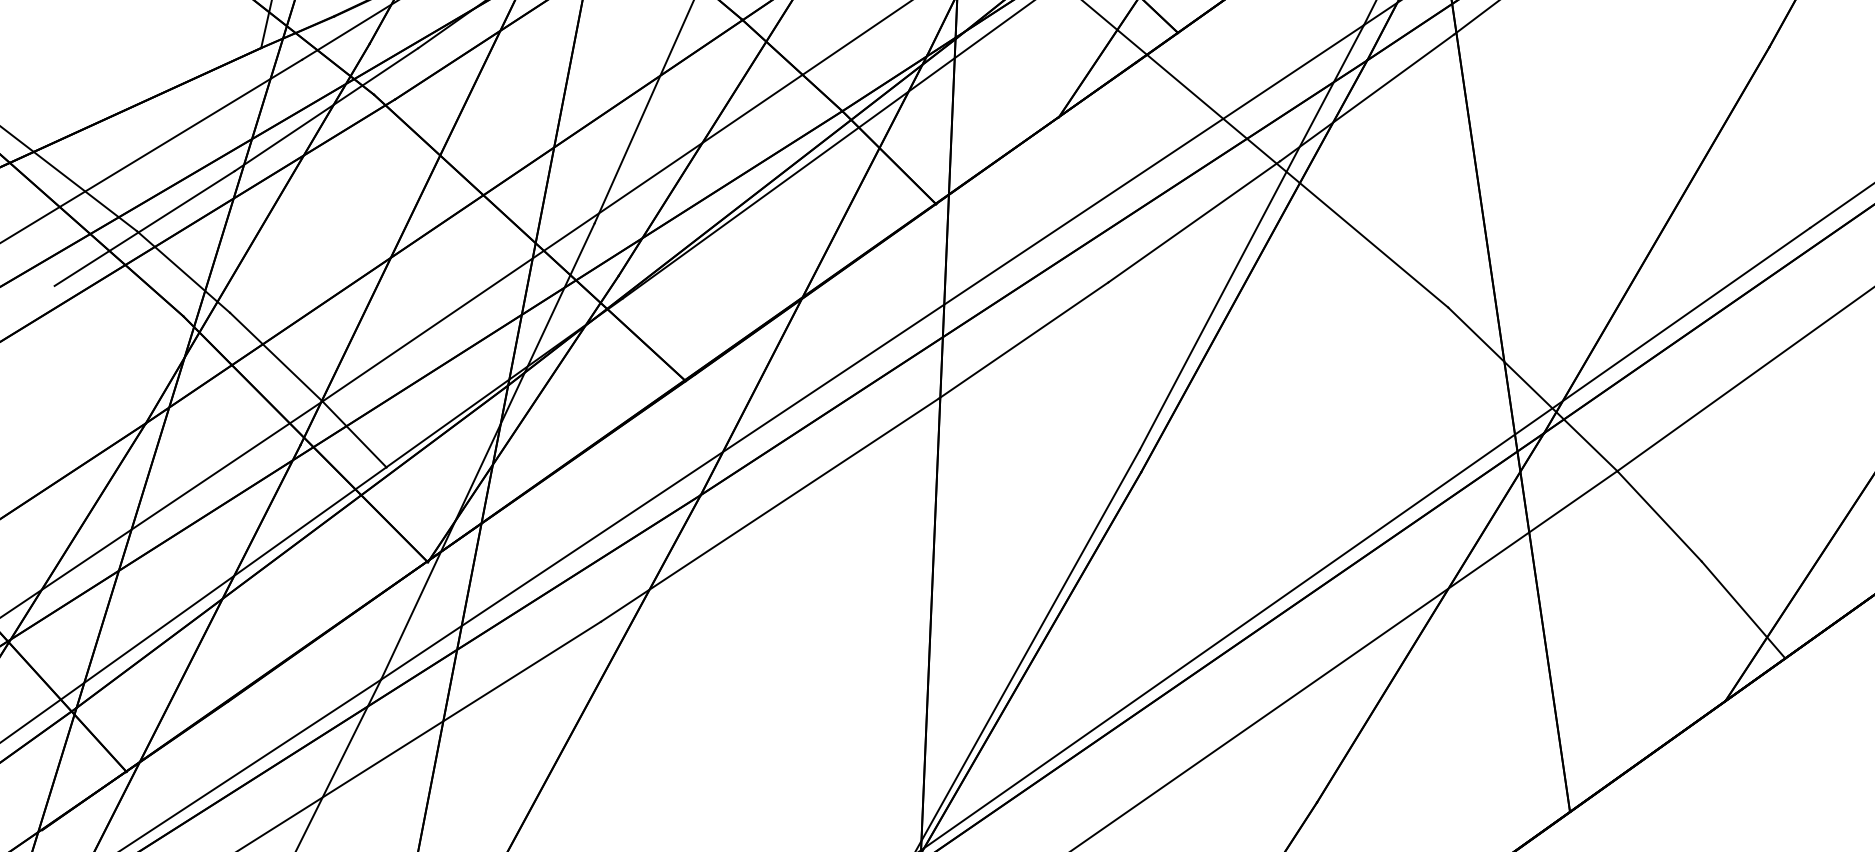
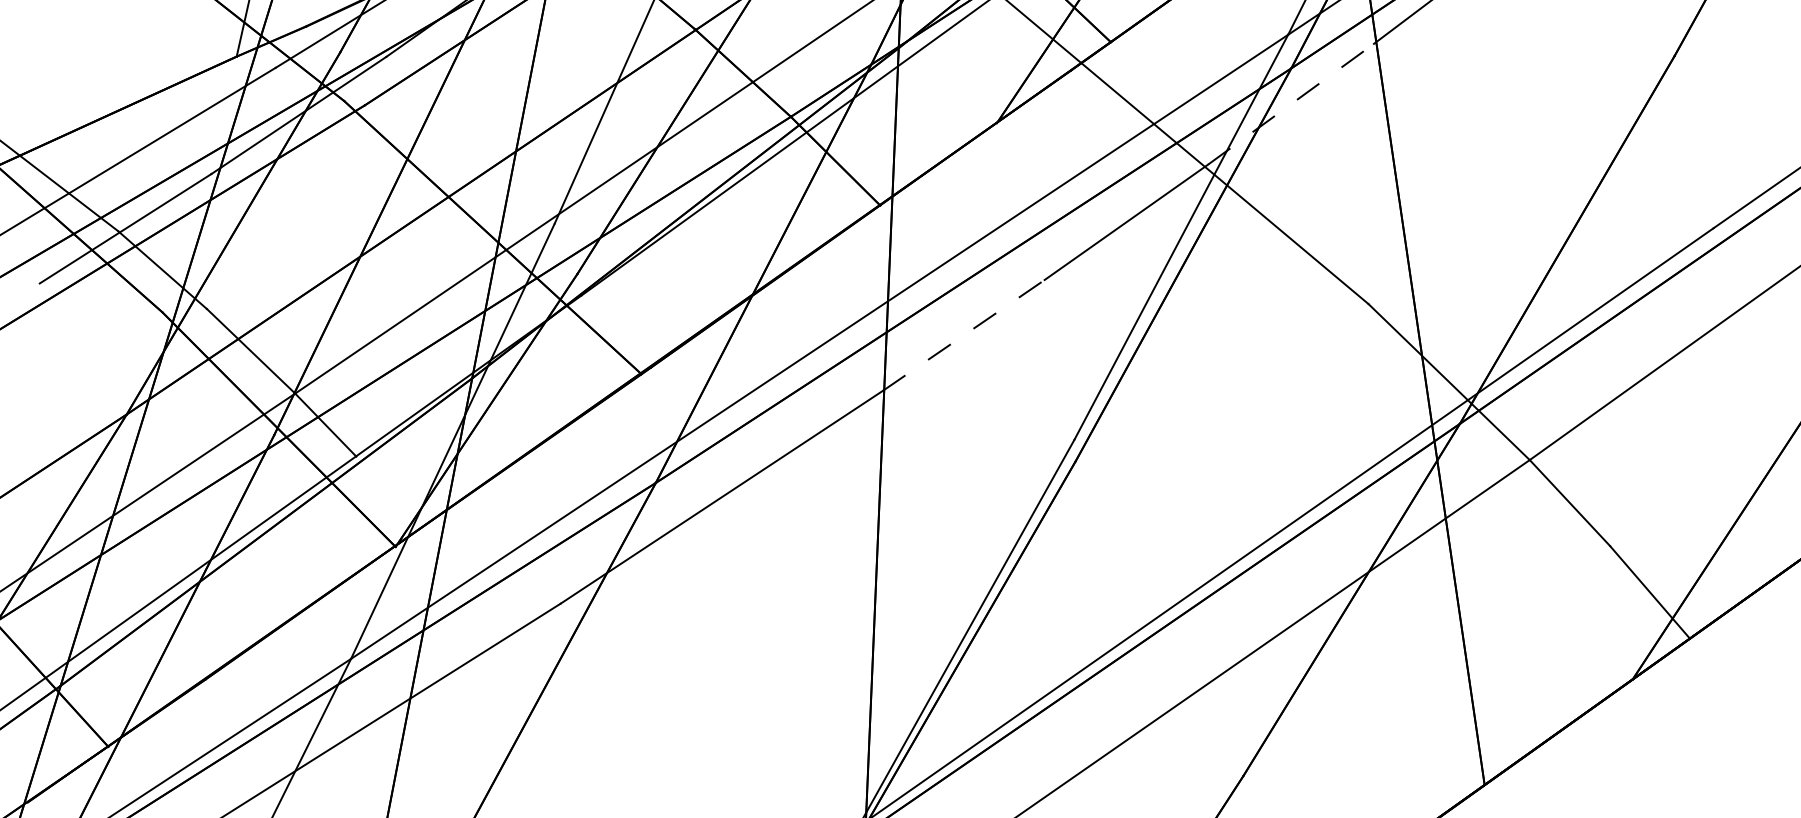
line: (1367, 98) -> (1291, 104), solid -> dashed
line: (1024, 340) -> (964, 335), solid -> dashed

